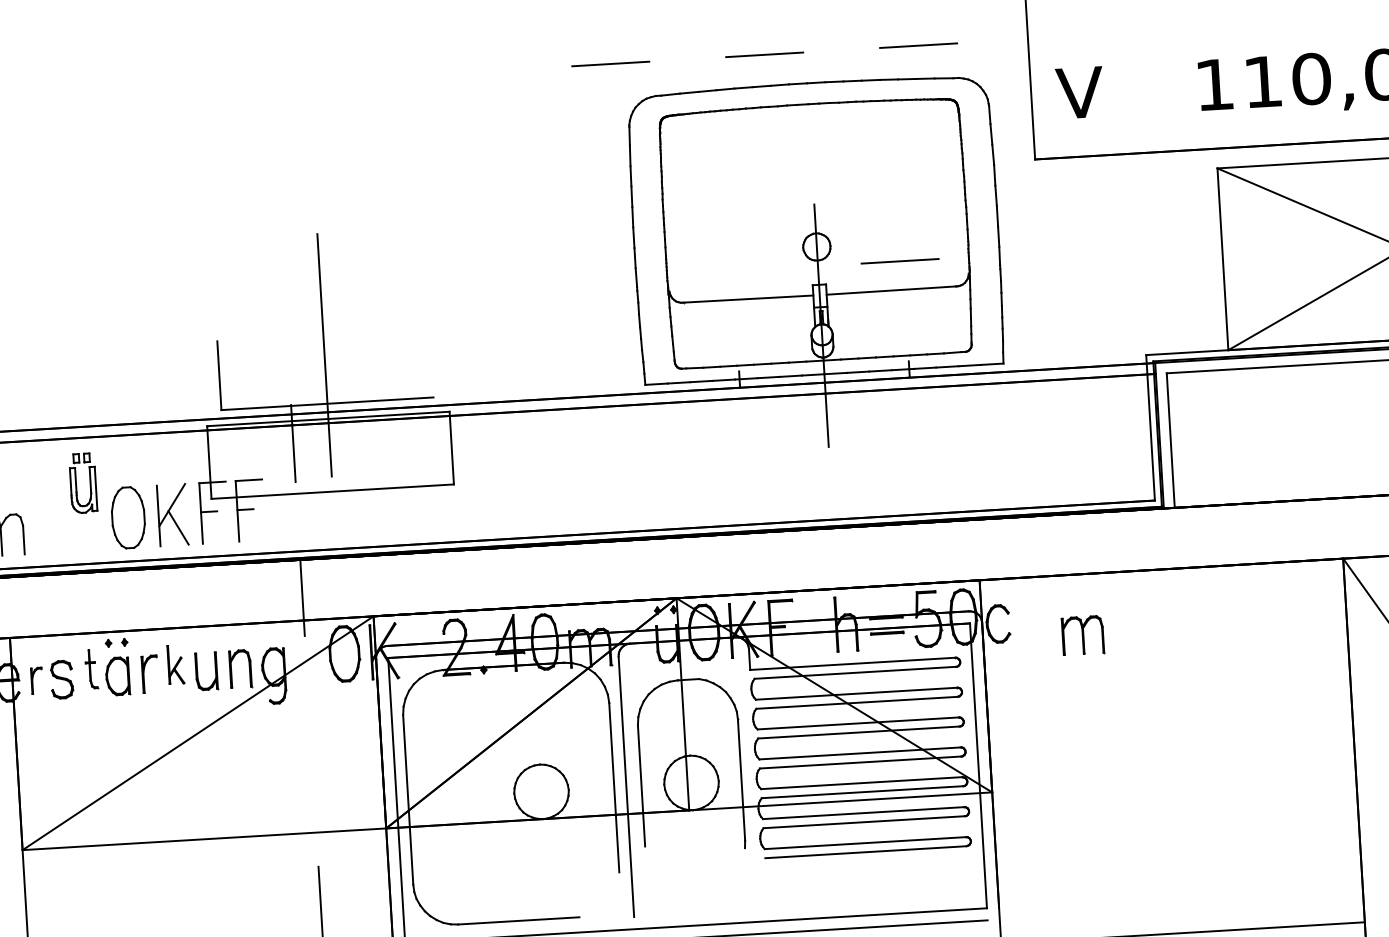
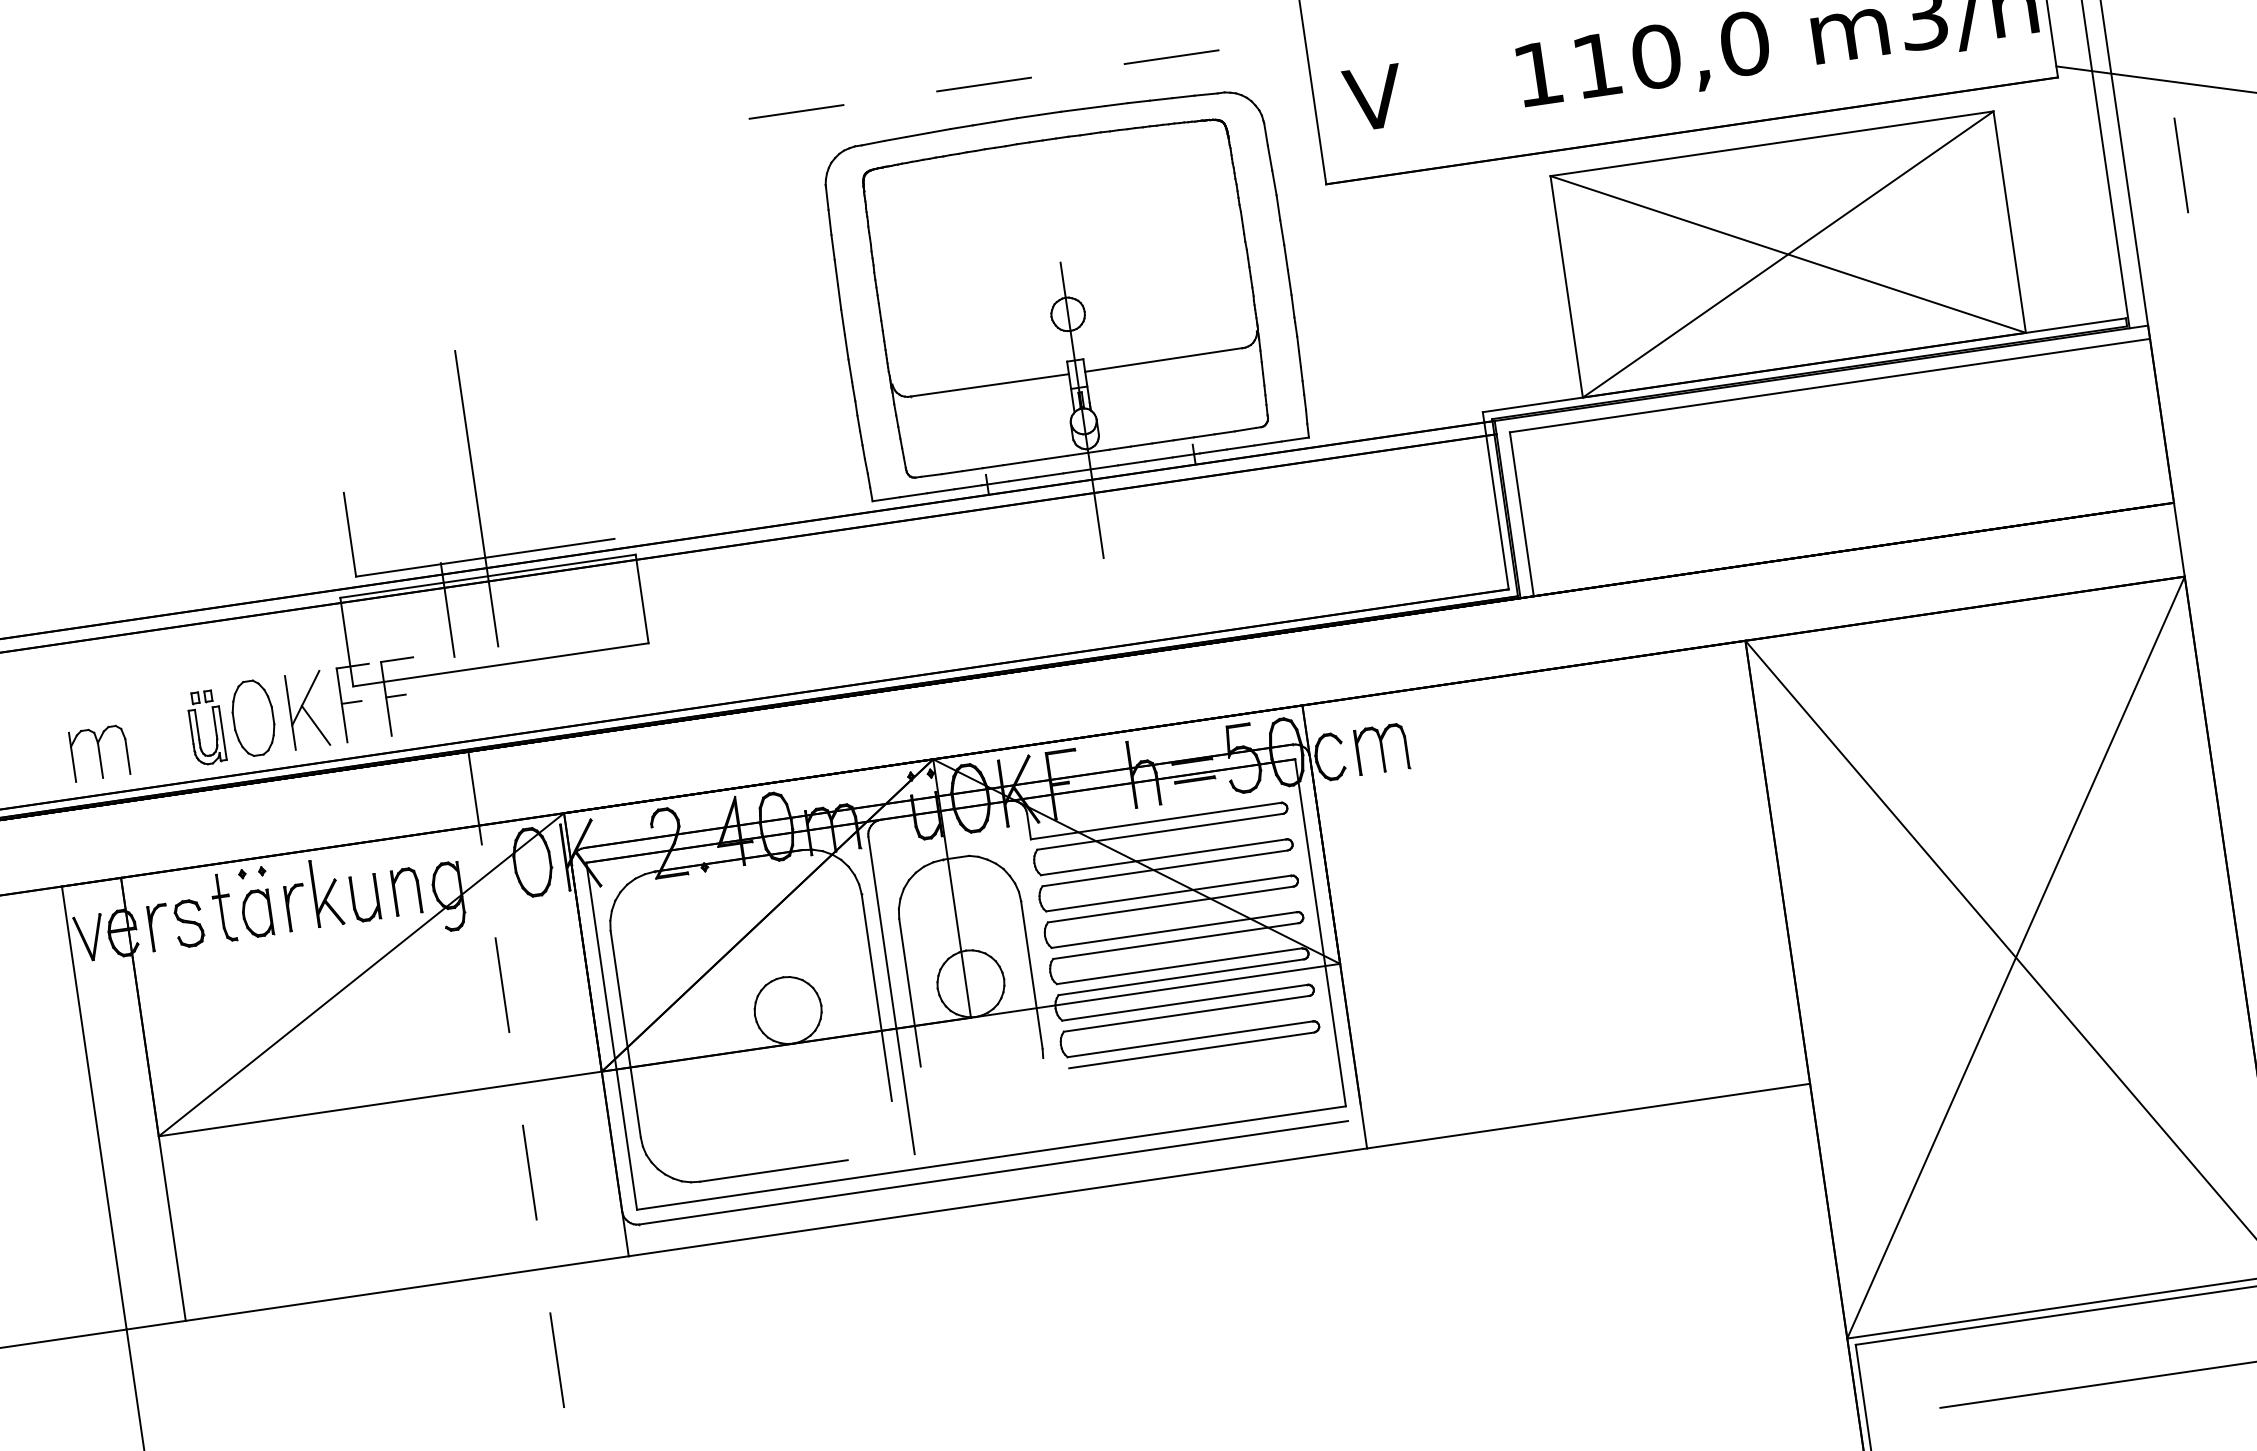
line: (900, 260) -> (1171, 322), removed
part: (89, 483) -> (214, 727), moved
part: (1083, 635) -> (1382, 749), moved
part: (175, 665) -> (326, 894), size x1.43
part: (91, 669) -> (224, 907), size x1.43
part: (35, 680) -> (156, 927), size x1.43
line: (311, 751) -> (502, 985), added

